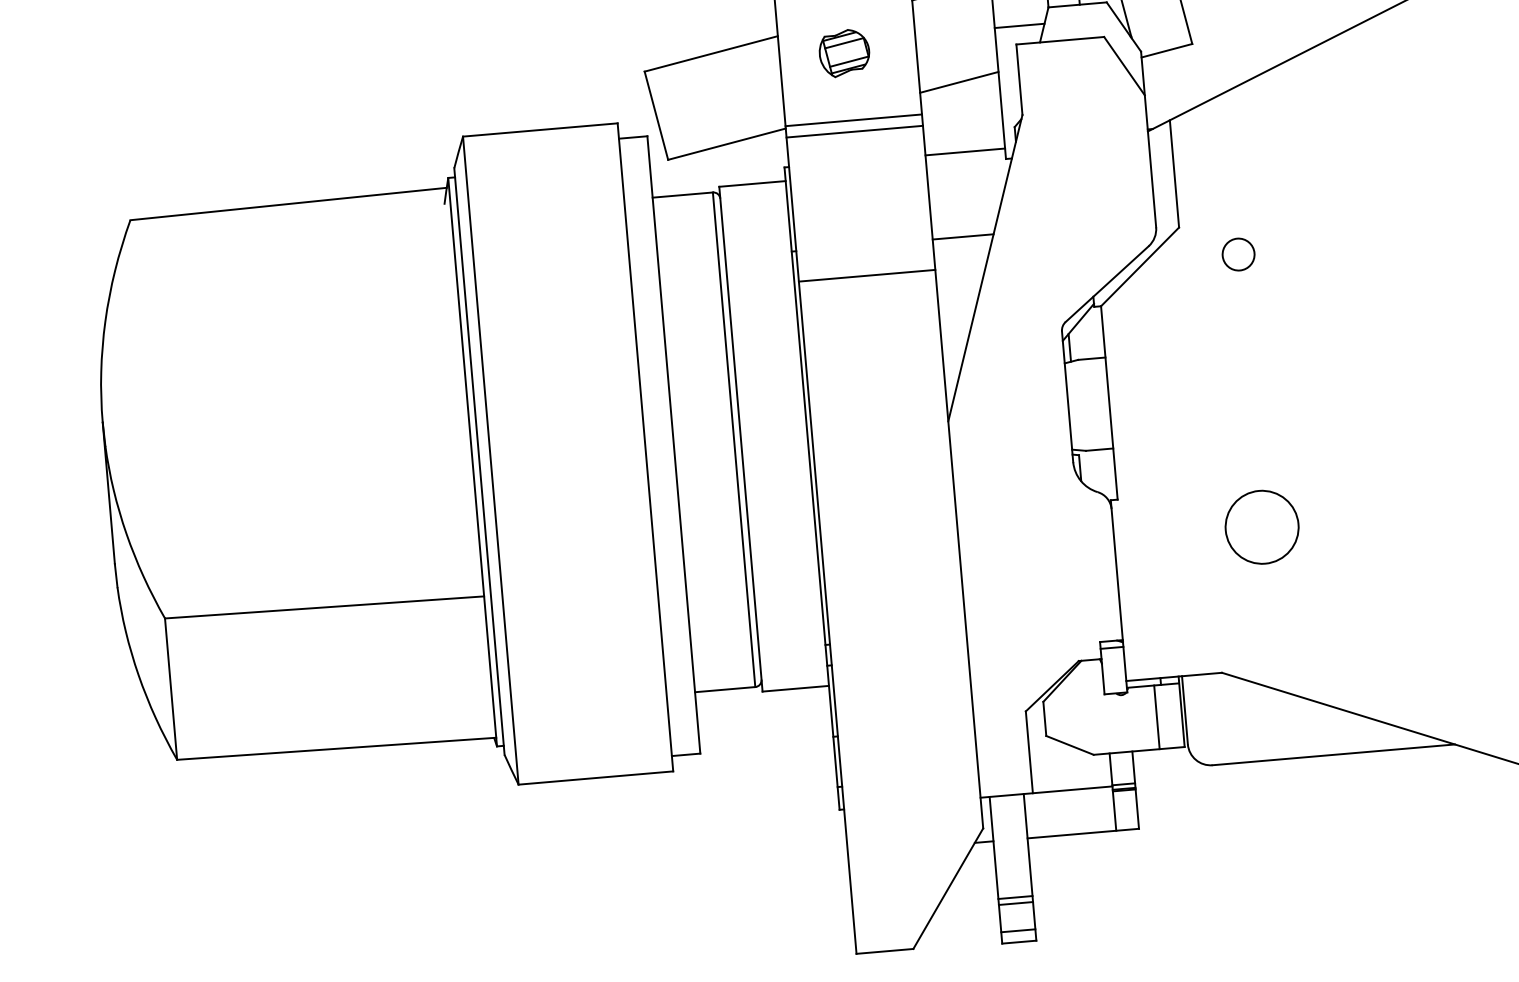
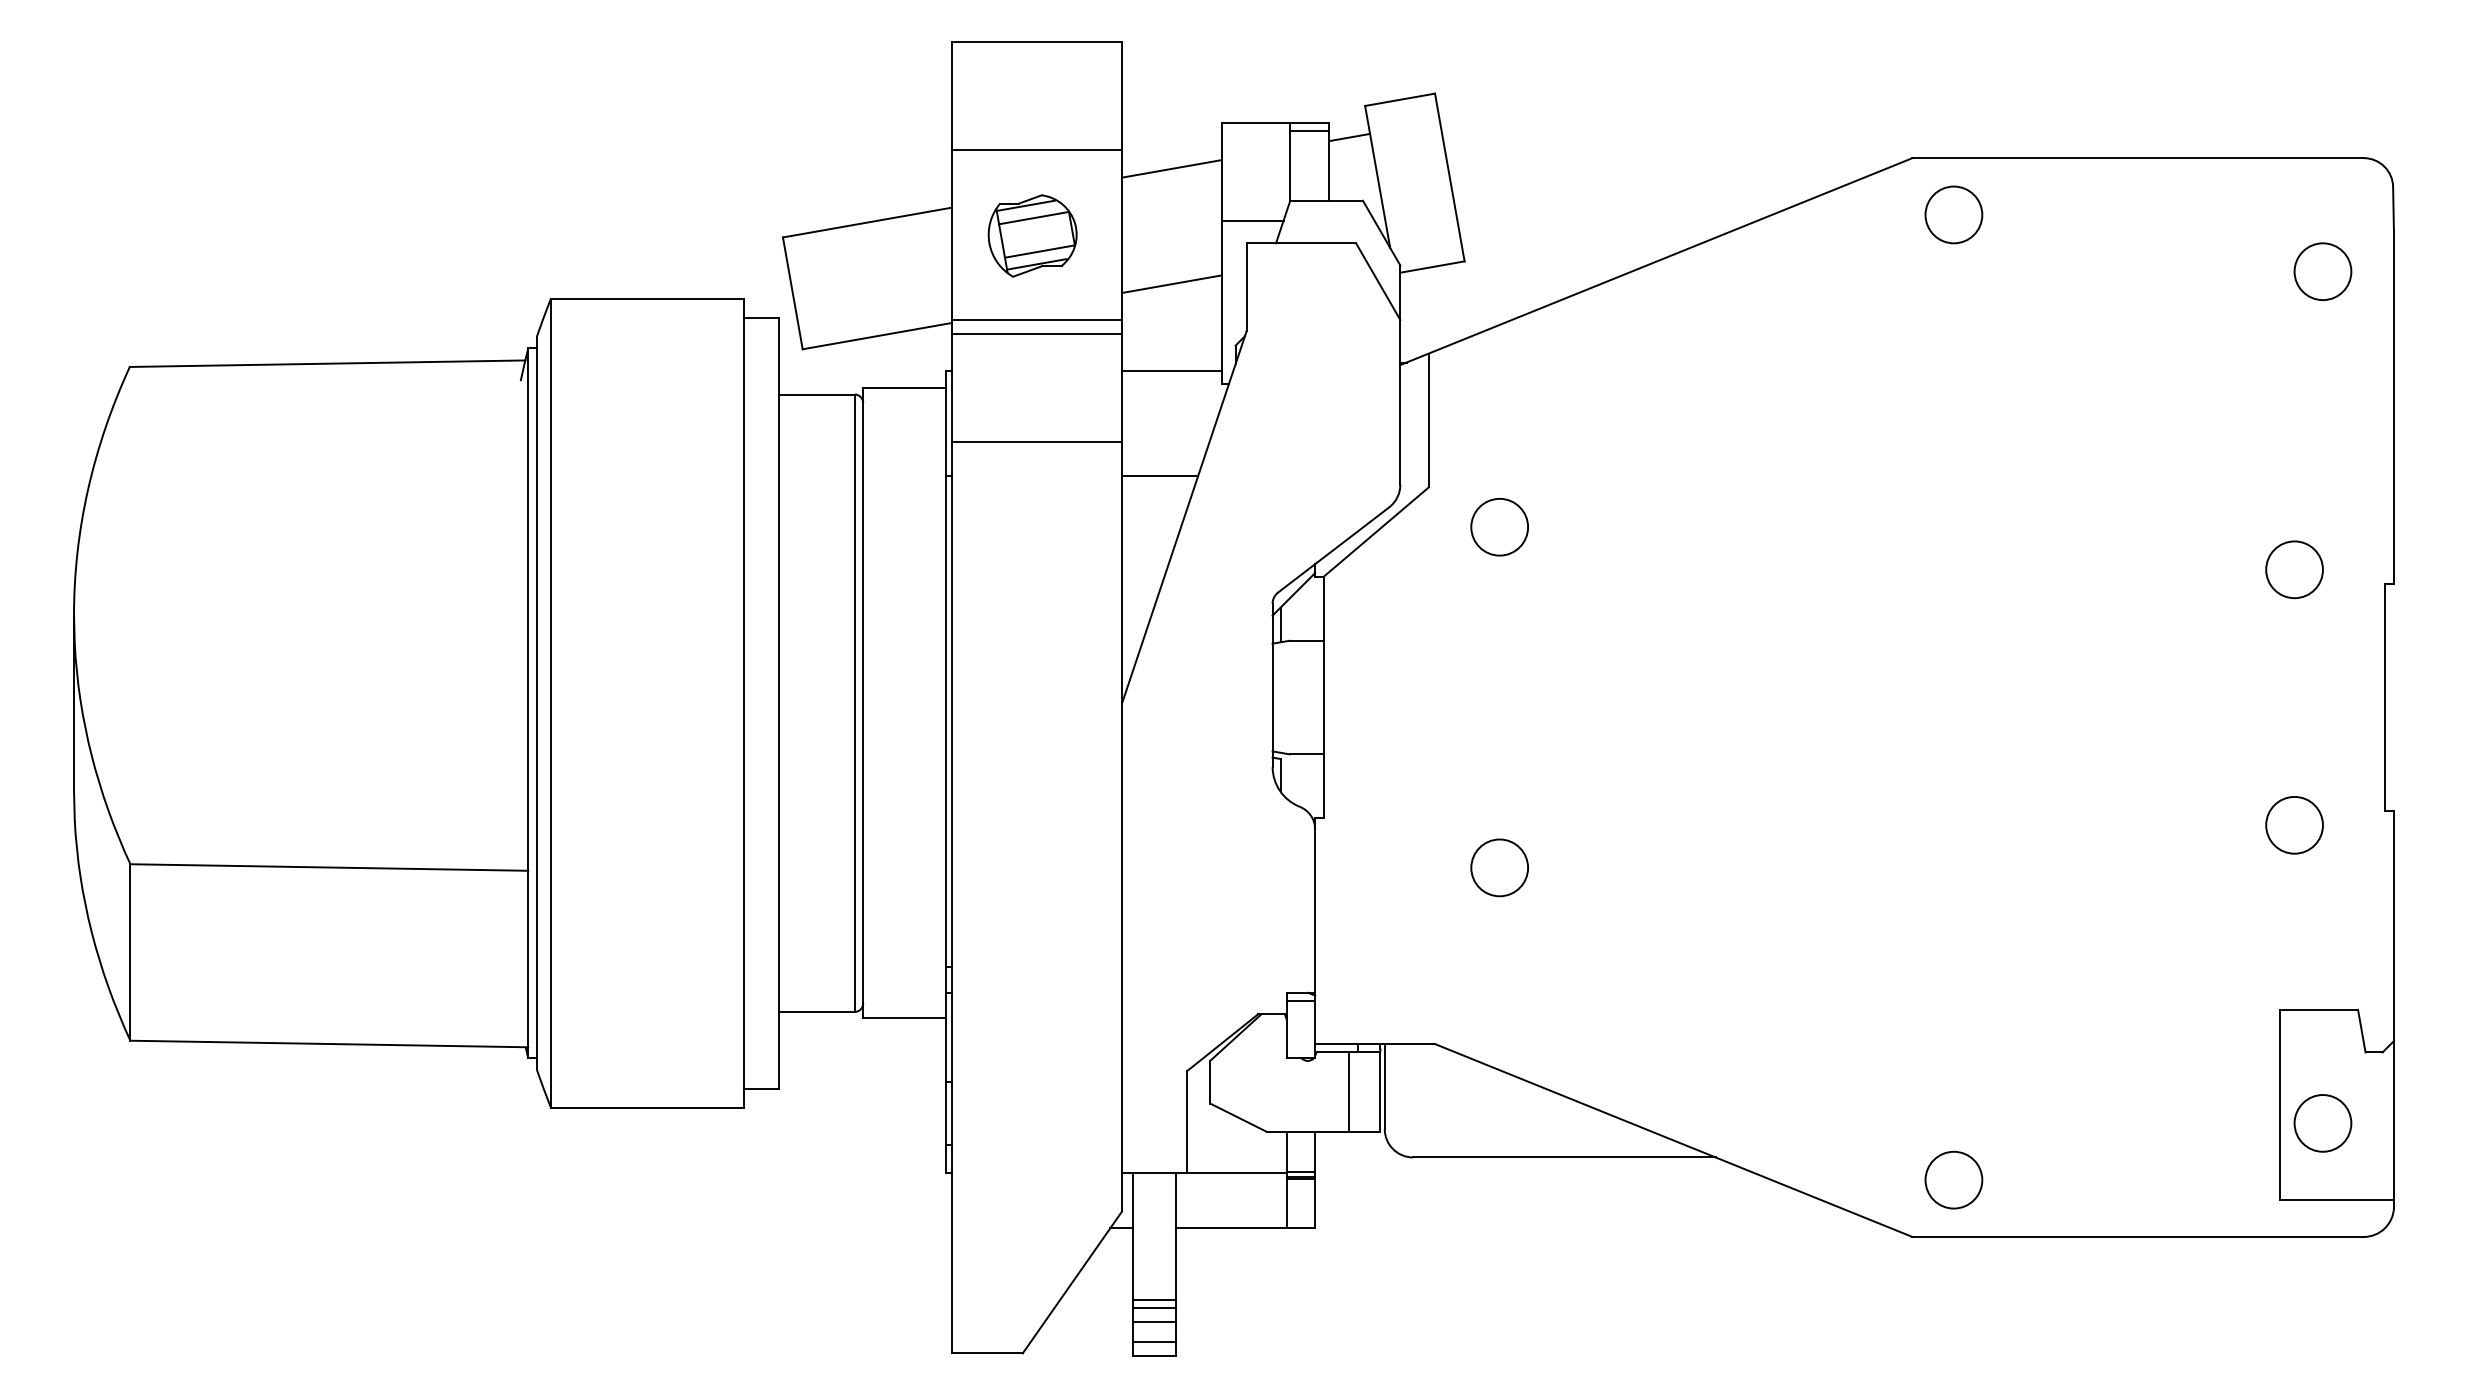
part: (844, 52) -> (1032, 235), size x1.43
circle: (1238, 254) -> (1499, 527), size x1.43
line: (866, 276) -> (1036, 442), moved
circle: (1261, 527) -> (1499, 867), size x0.62
line: (1016, 915) -> (1154, 1322), added

